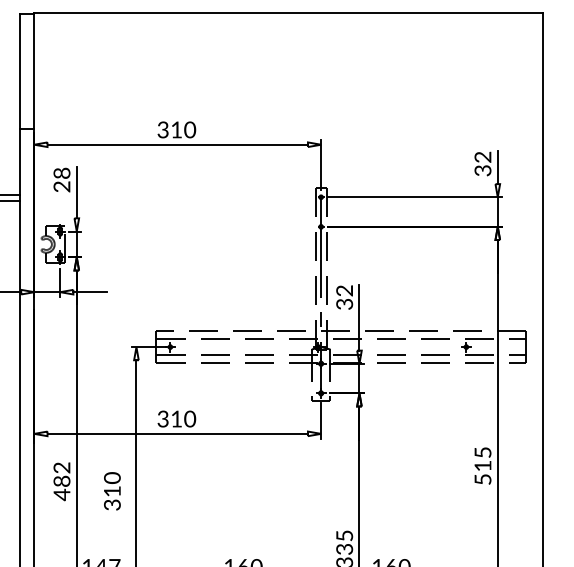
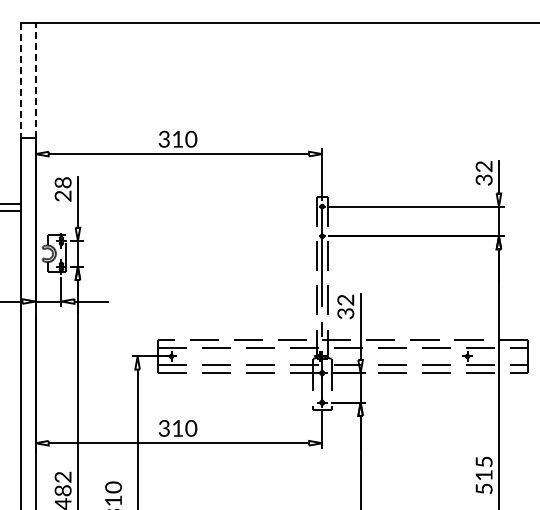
line: (34, 70) -> (35, 79), solid -> dashed
line: (19, 71) -> (20, 80), solid -> dashed

